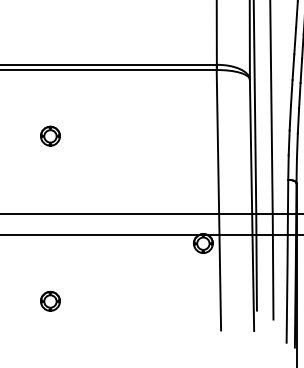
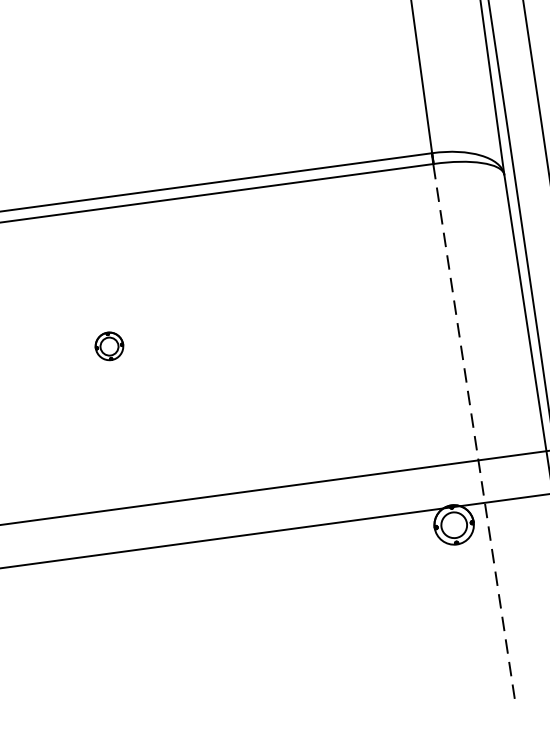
part: (50, 135) -> (109, 345), size x0.7
line: (218, 199) -> (473, 429), solid -> dashed
part: (50, 300) -> (155, 684), removed

